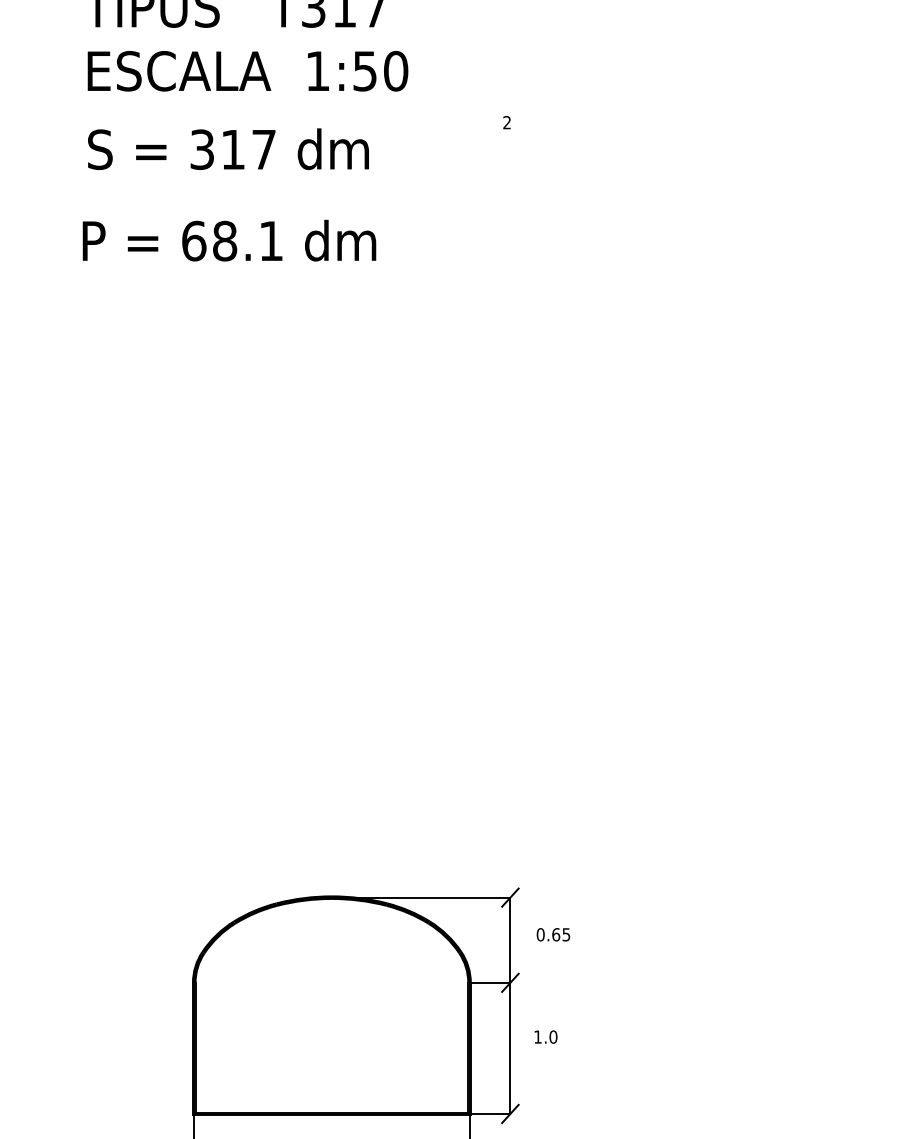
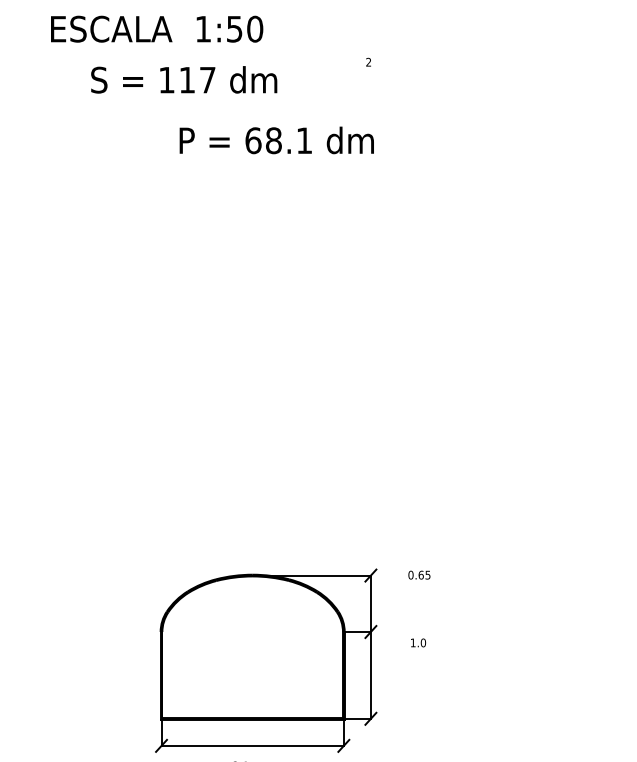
text: (248, 70) -> (157, 28), moved
text: (201, 148) -> (166, 79), 317 -> 117
text: (228, 240) -> (276, 140), moved
text: (553, 933) -> (419, 574), moved
text: (546, 1036) -> (418, 642), moved

